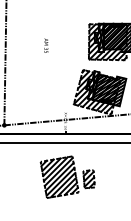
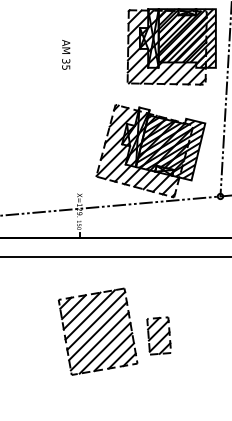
text: (46, 45) -> (66, 54), moved
part: (67, 176) -> (114, 330), moved

